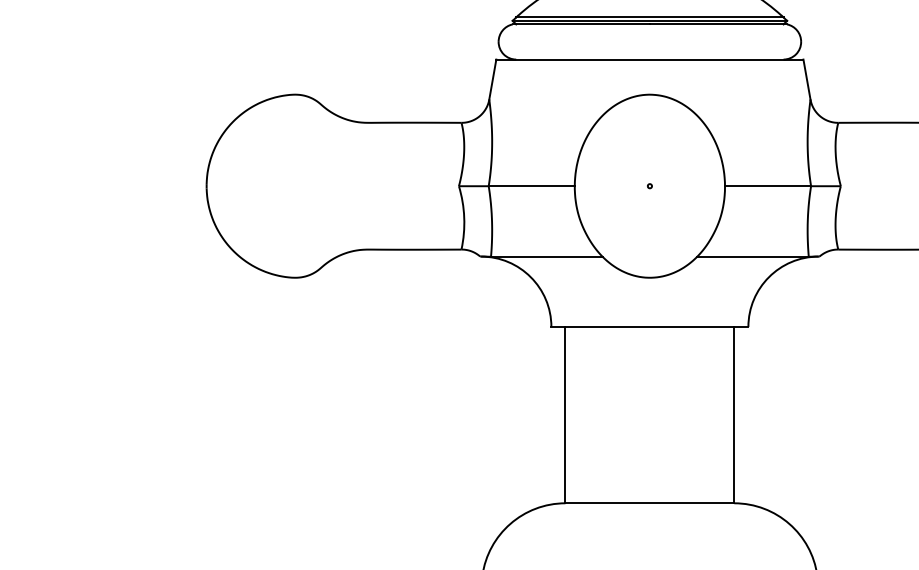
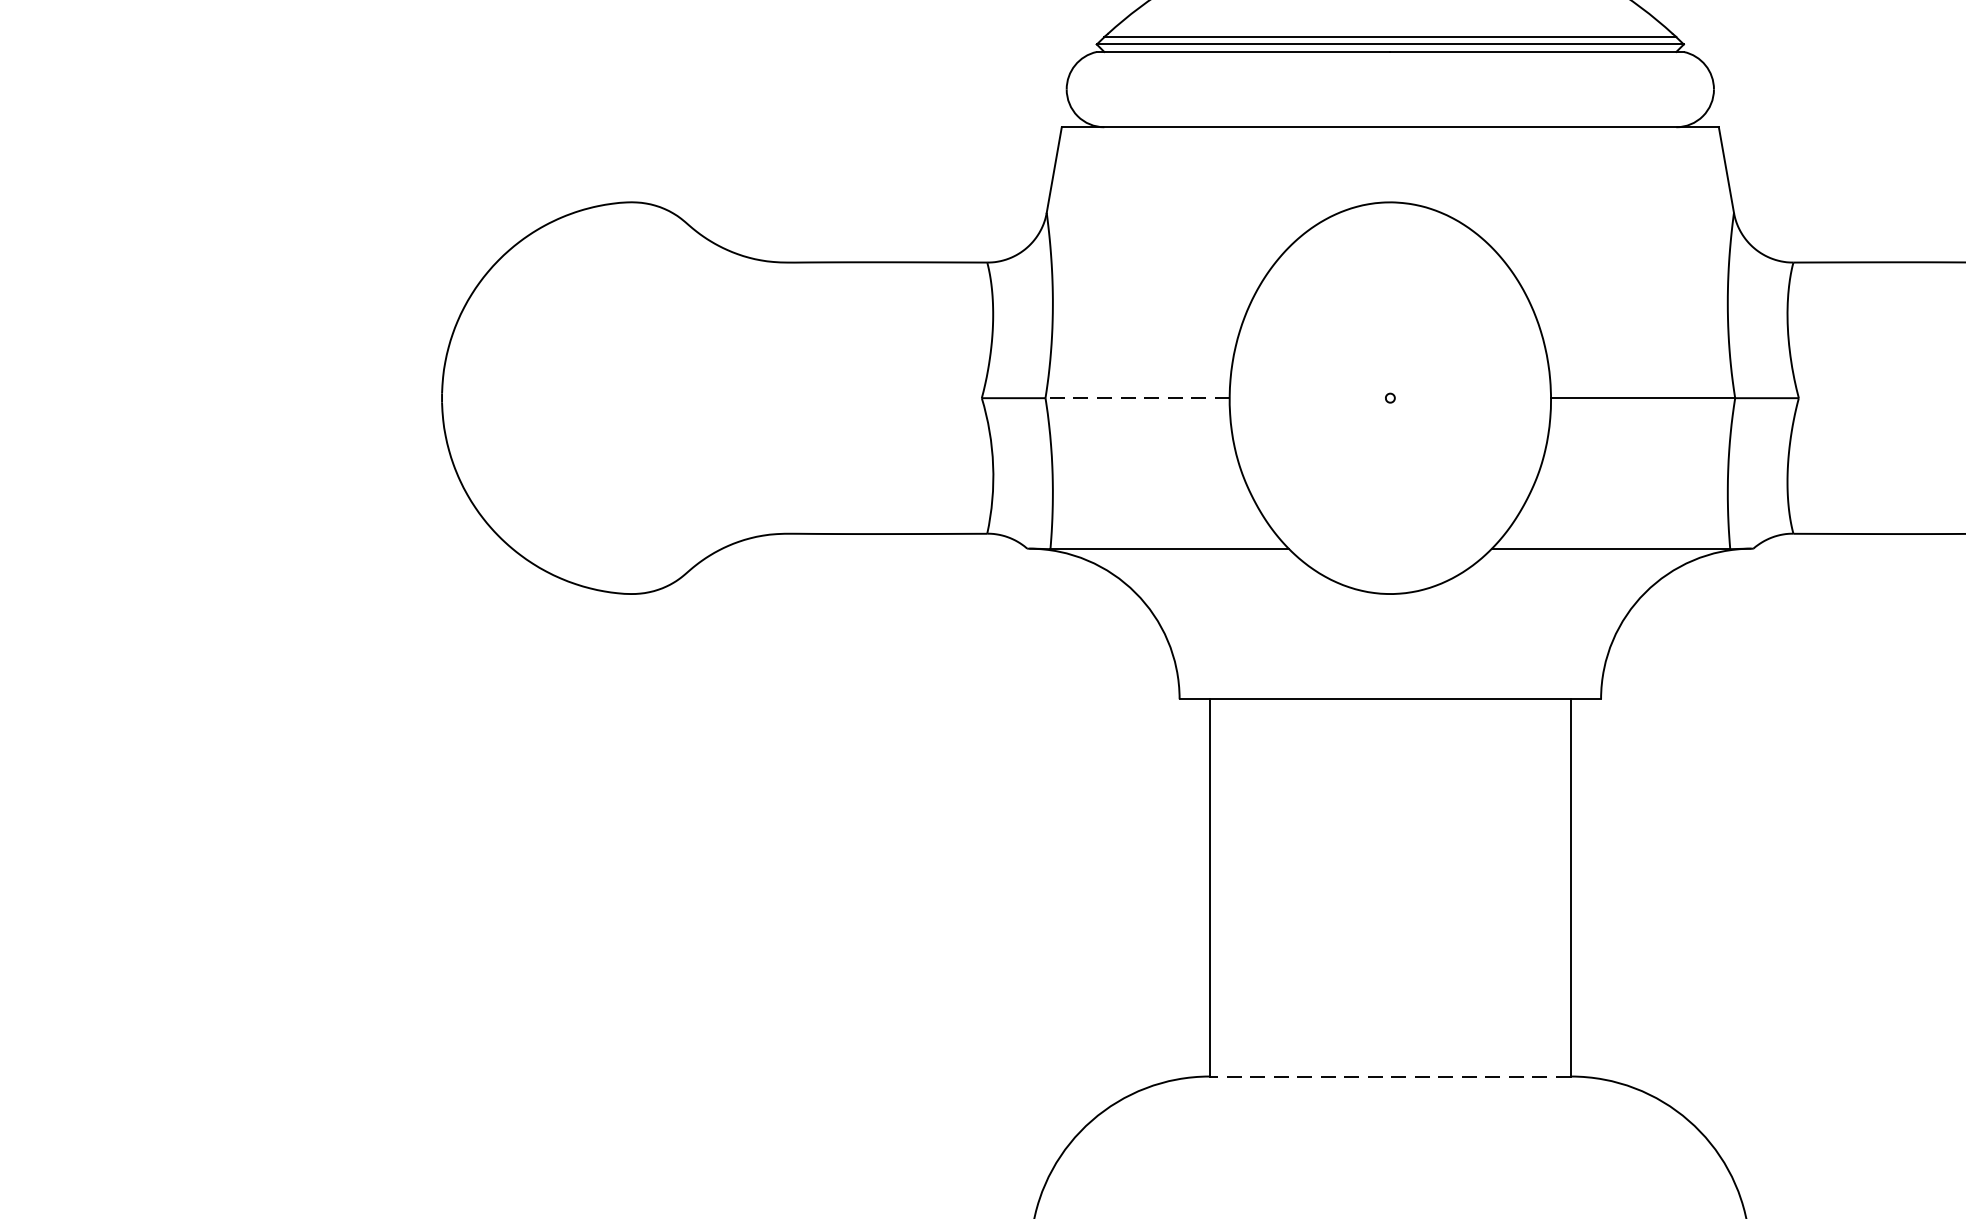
line: (531, 186) -> (1137, 398), solid -> dashed
line: (649, 503) -> (1389, 1076), solid -> dashed

